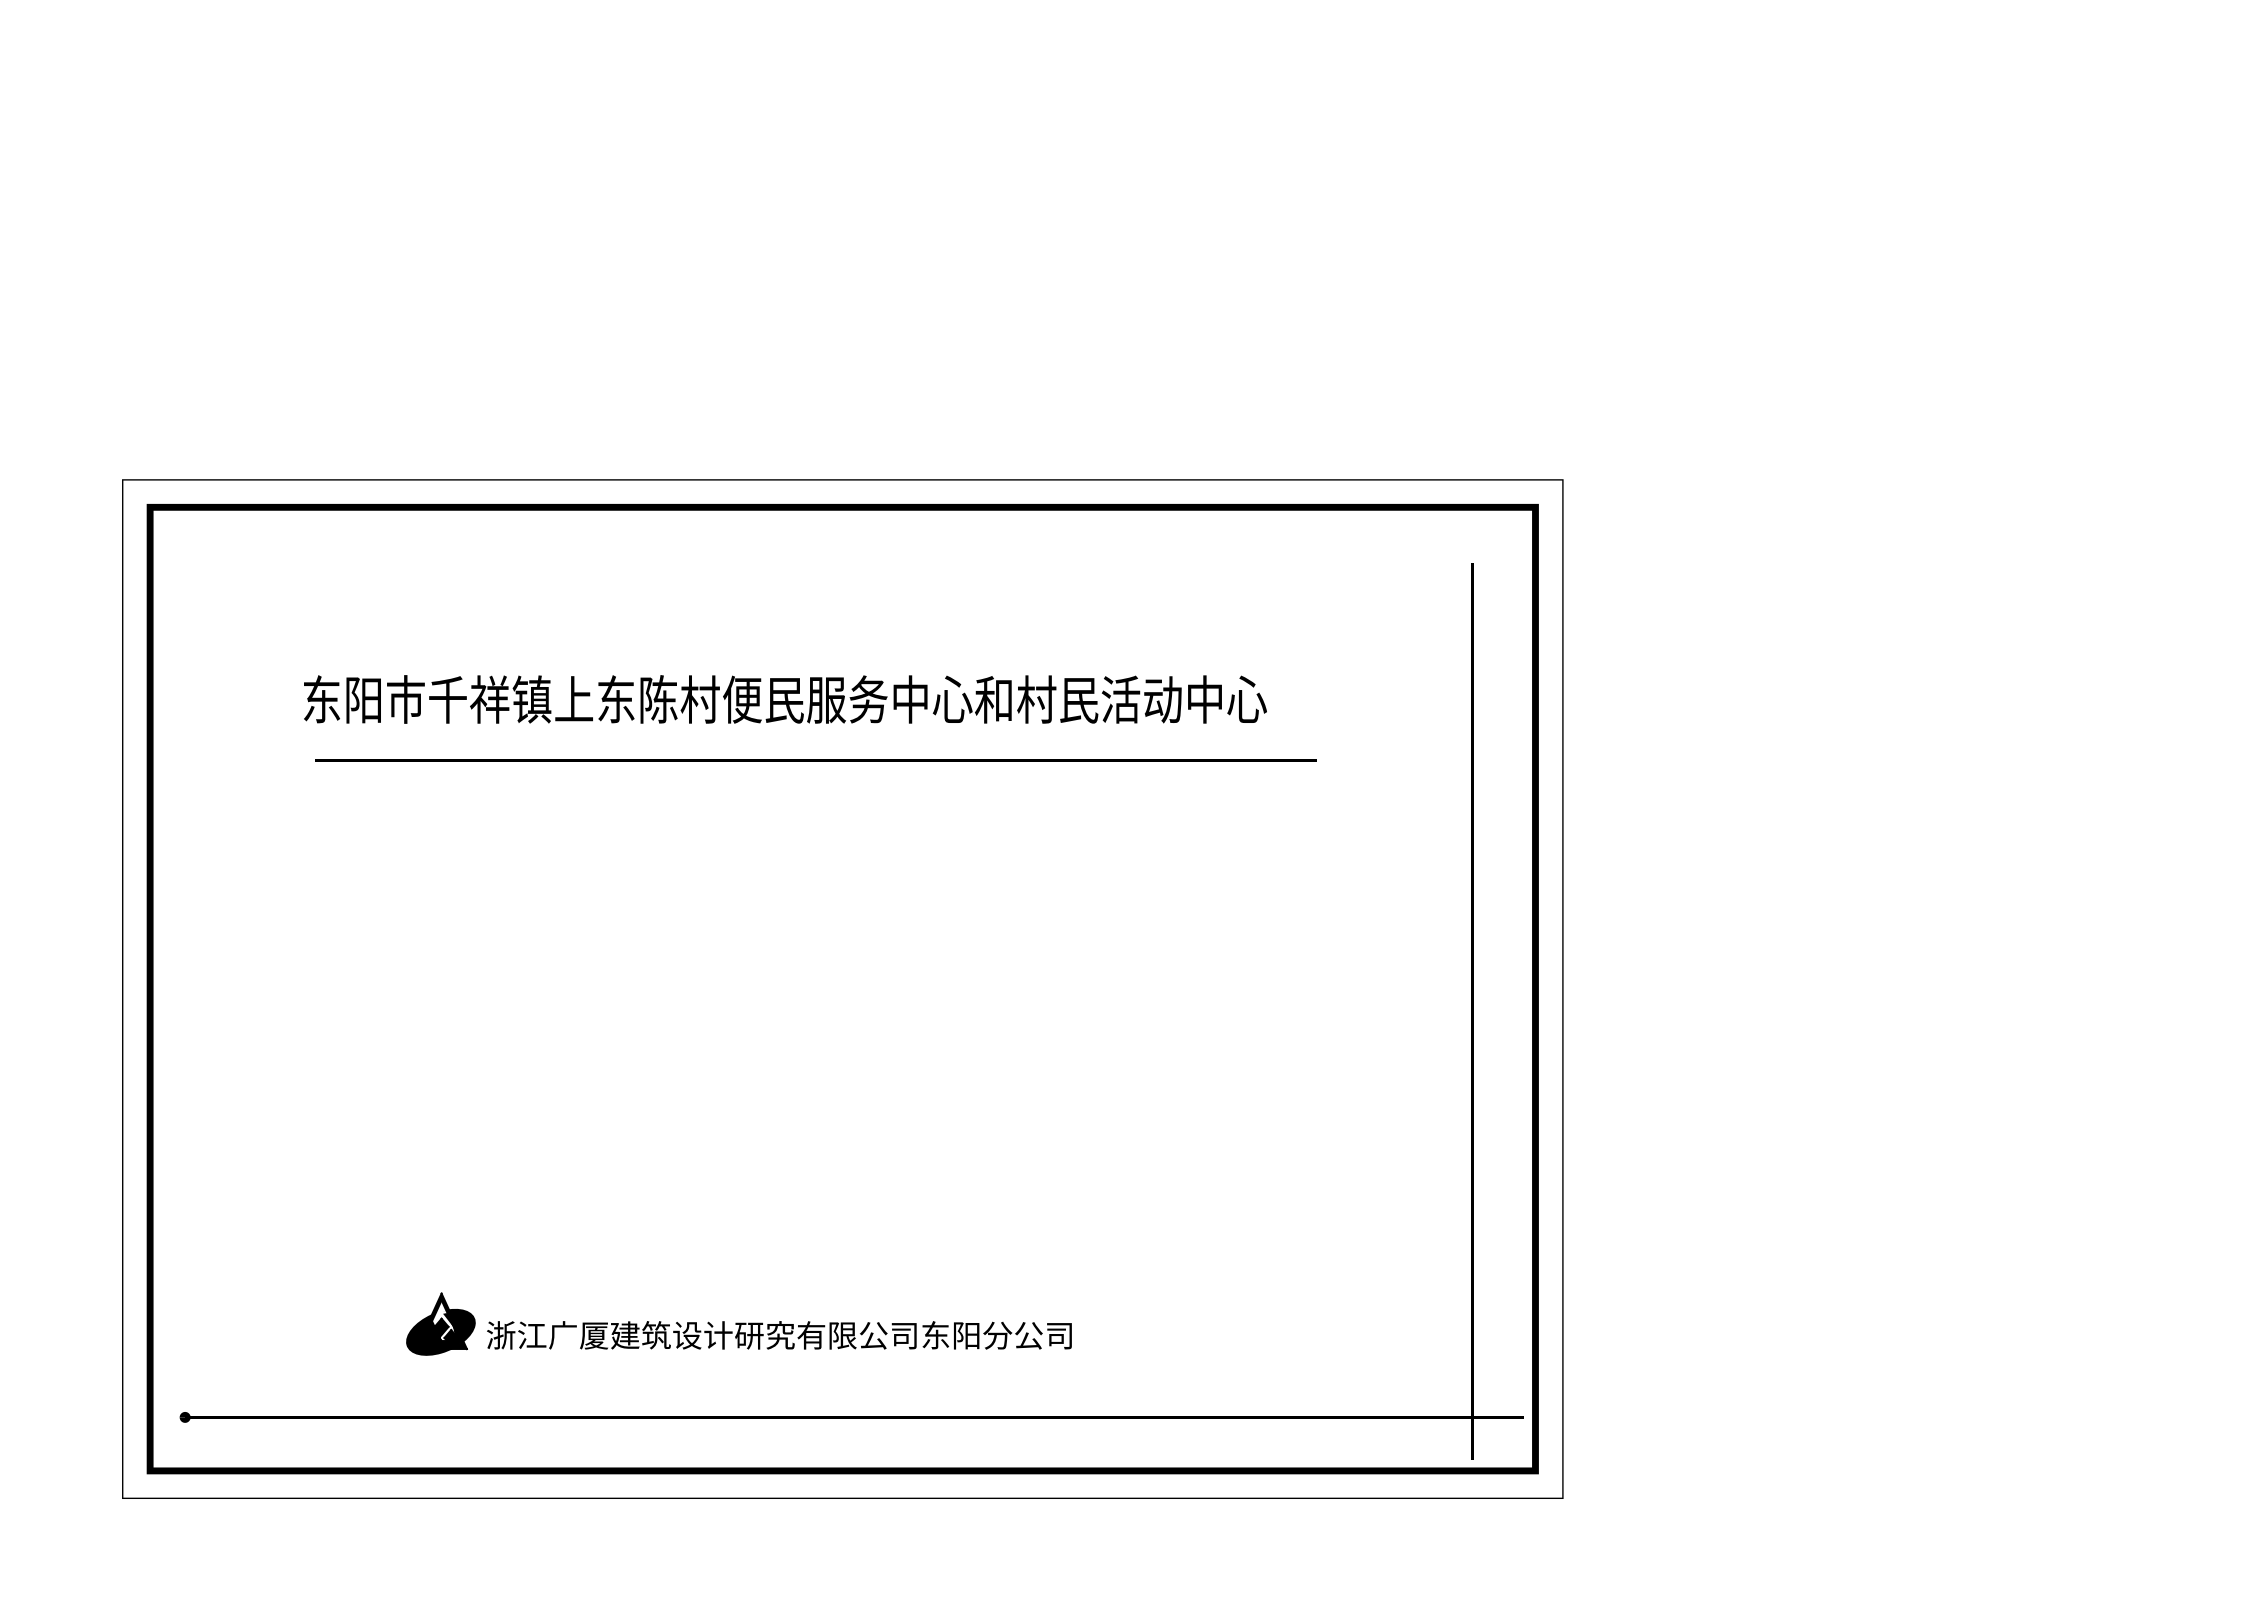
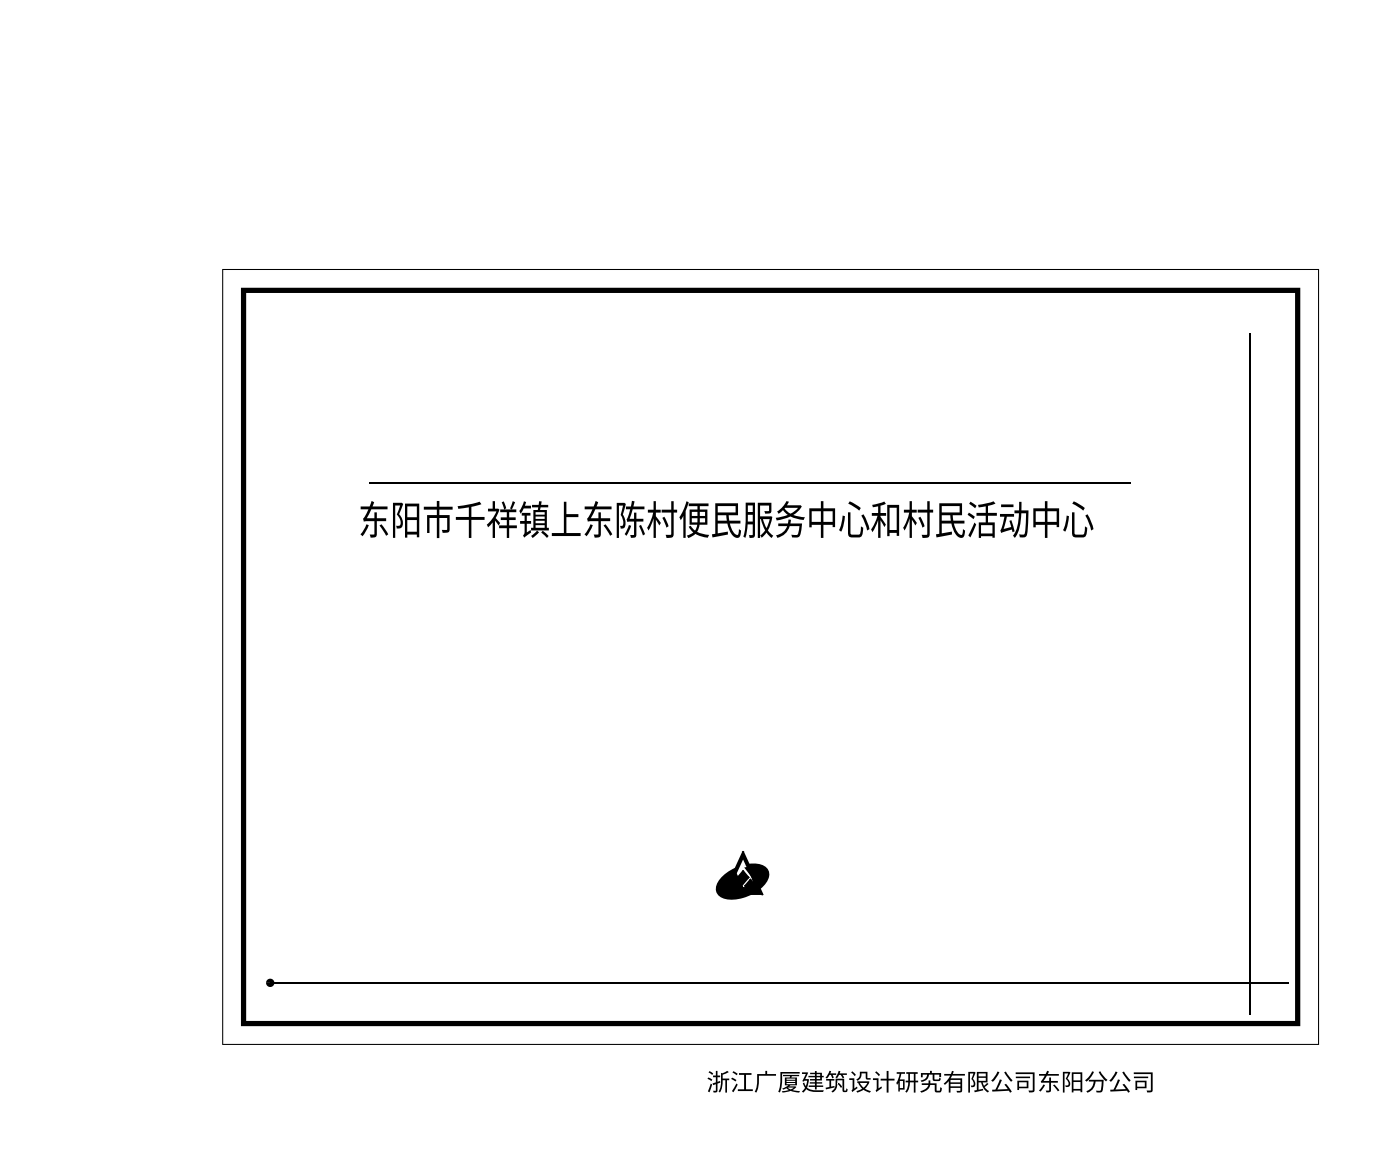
text: (785, 699) -> (727, 519), moved
part: (440, 1323) -> (742, 874), moved
text: (779, 1335) -> (930, 1081), moved

